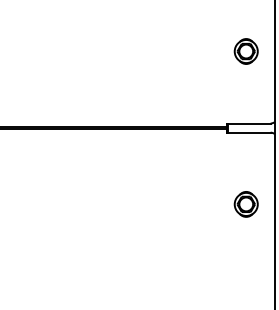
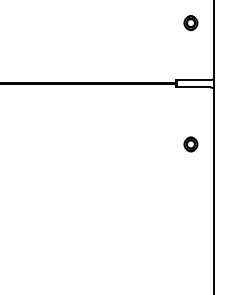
part: (245, 52) -> (190, 23), size x0.71
part: (245, 204) -> (190, 144), size x0.71

